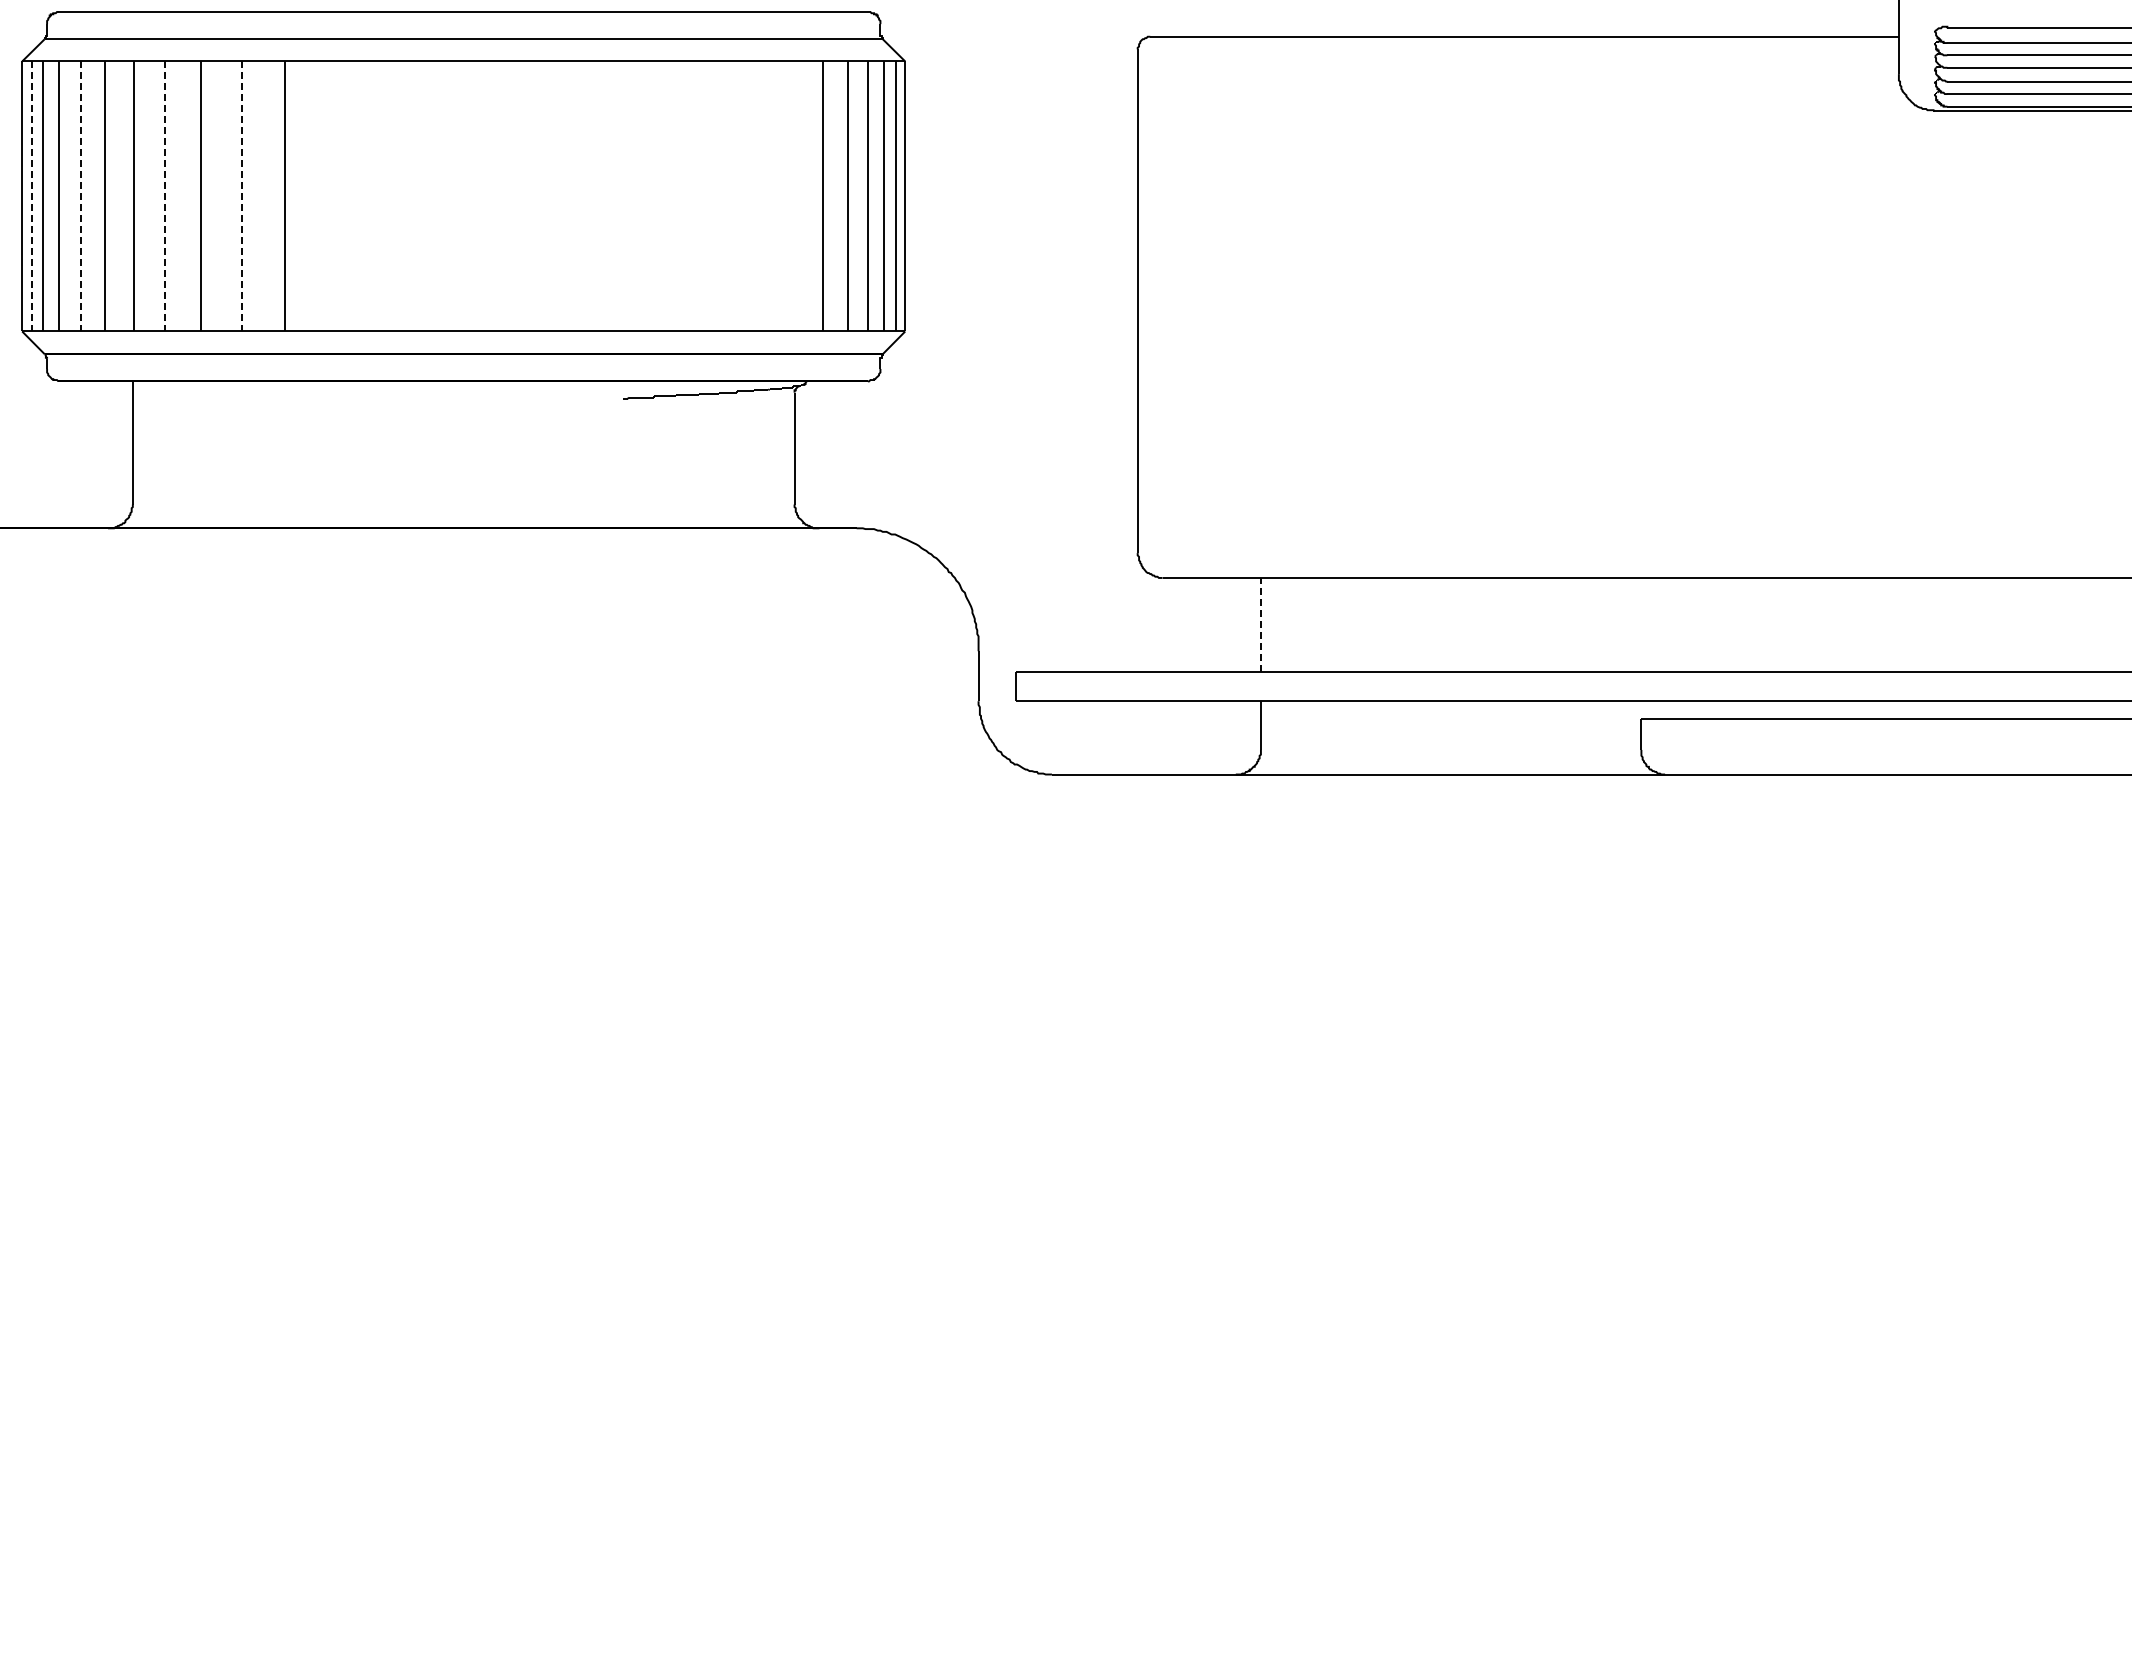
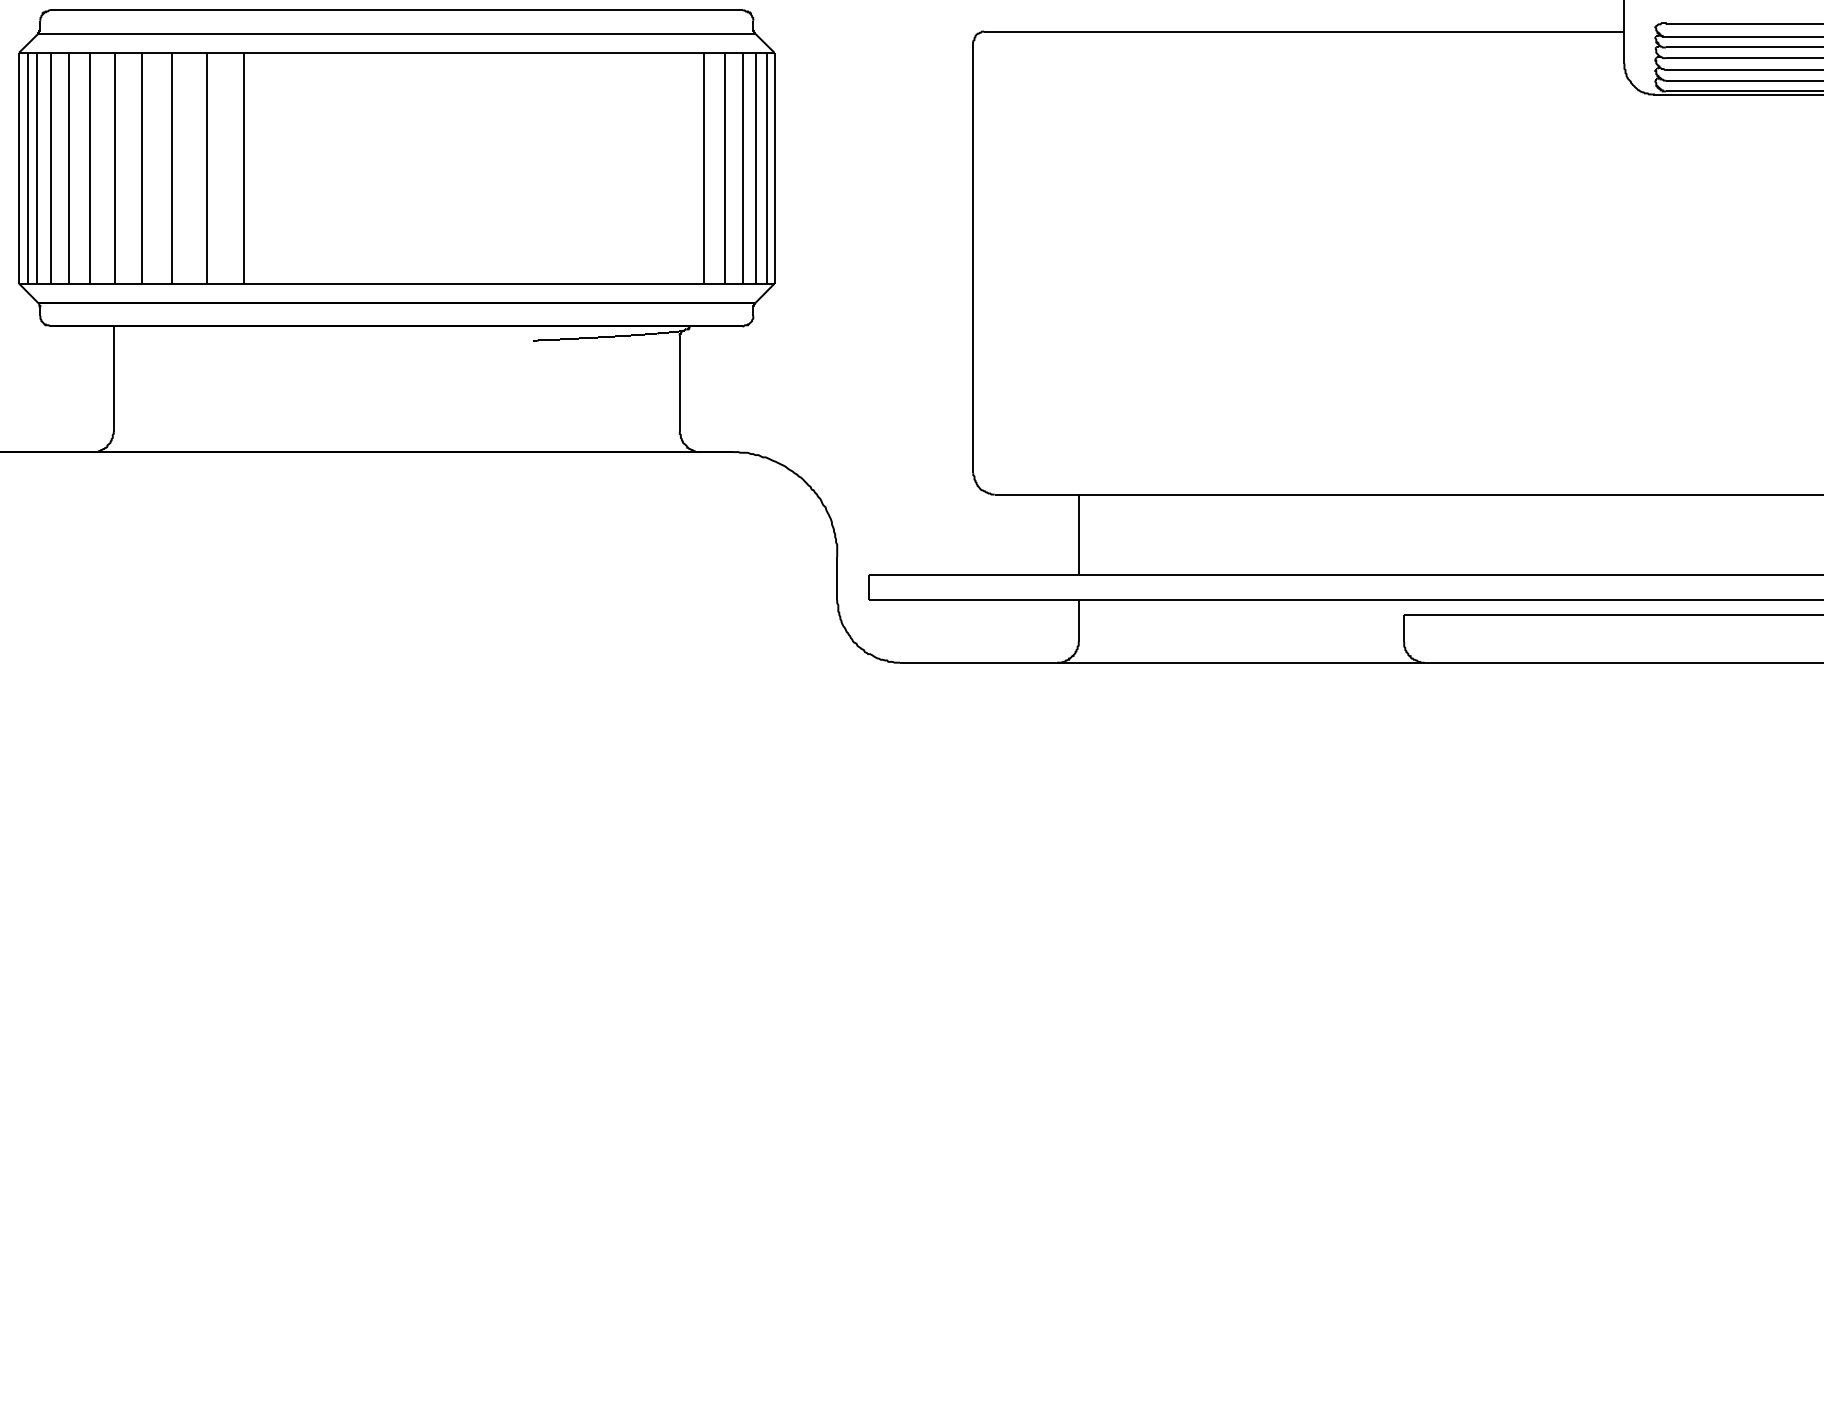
line: (32, 196) -> (27, 168), dashed -> solid
line: (80, 196) -> (69, 168), dashed -> solid
line: (165, 196) -> (141, 168), dashed -> solid
line: (242, 196) -> (207, 168), dashed -> solid
line: (1260, 624) -> (1078, 534), dashed -> solid

